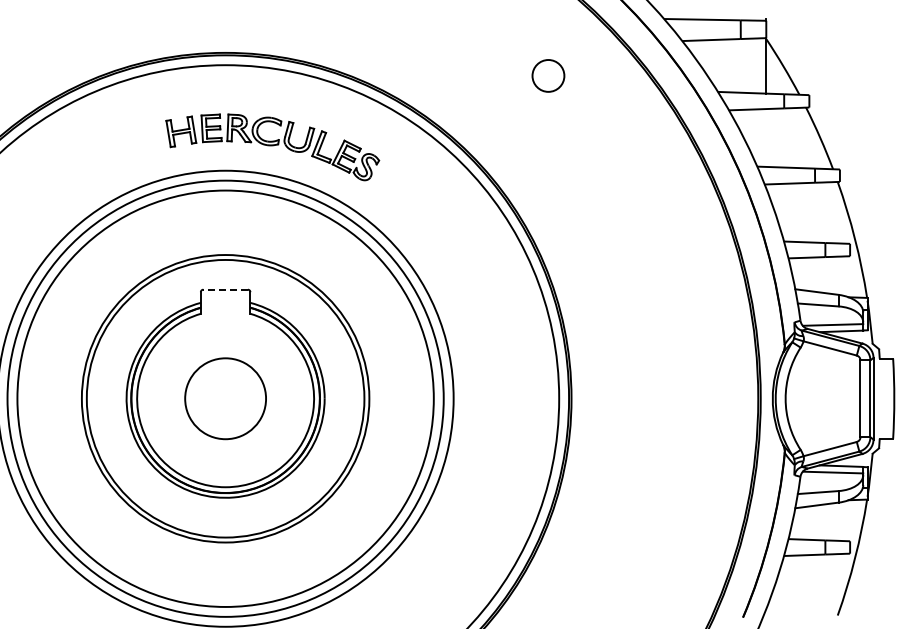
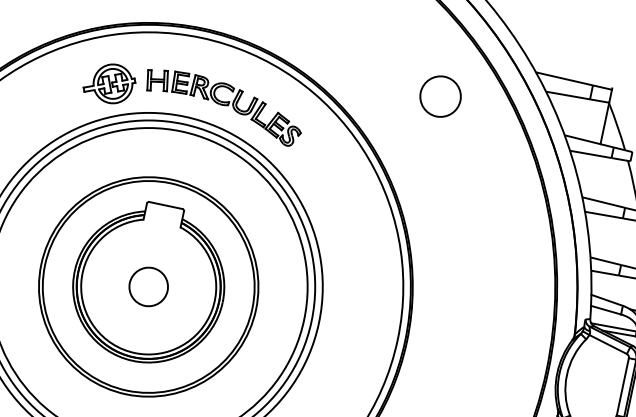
circle: (548, 75) -> (440, 96), size x1.67
part: (120, 147) -> (109, 82), added
line: (225, 289) -> (165, 205), dashed -> solid
circle: (225, 398) -> (148, 286), size x0.62

